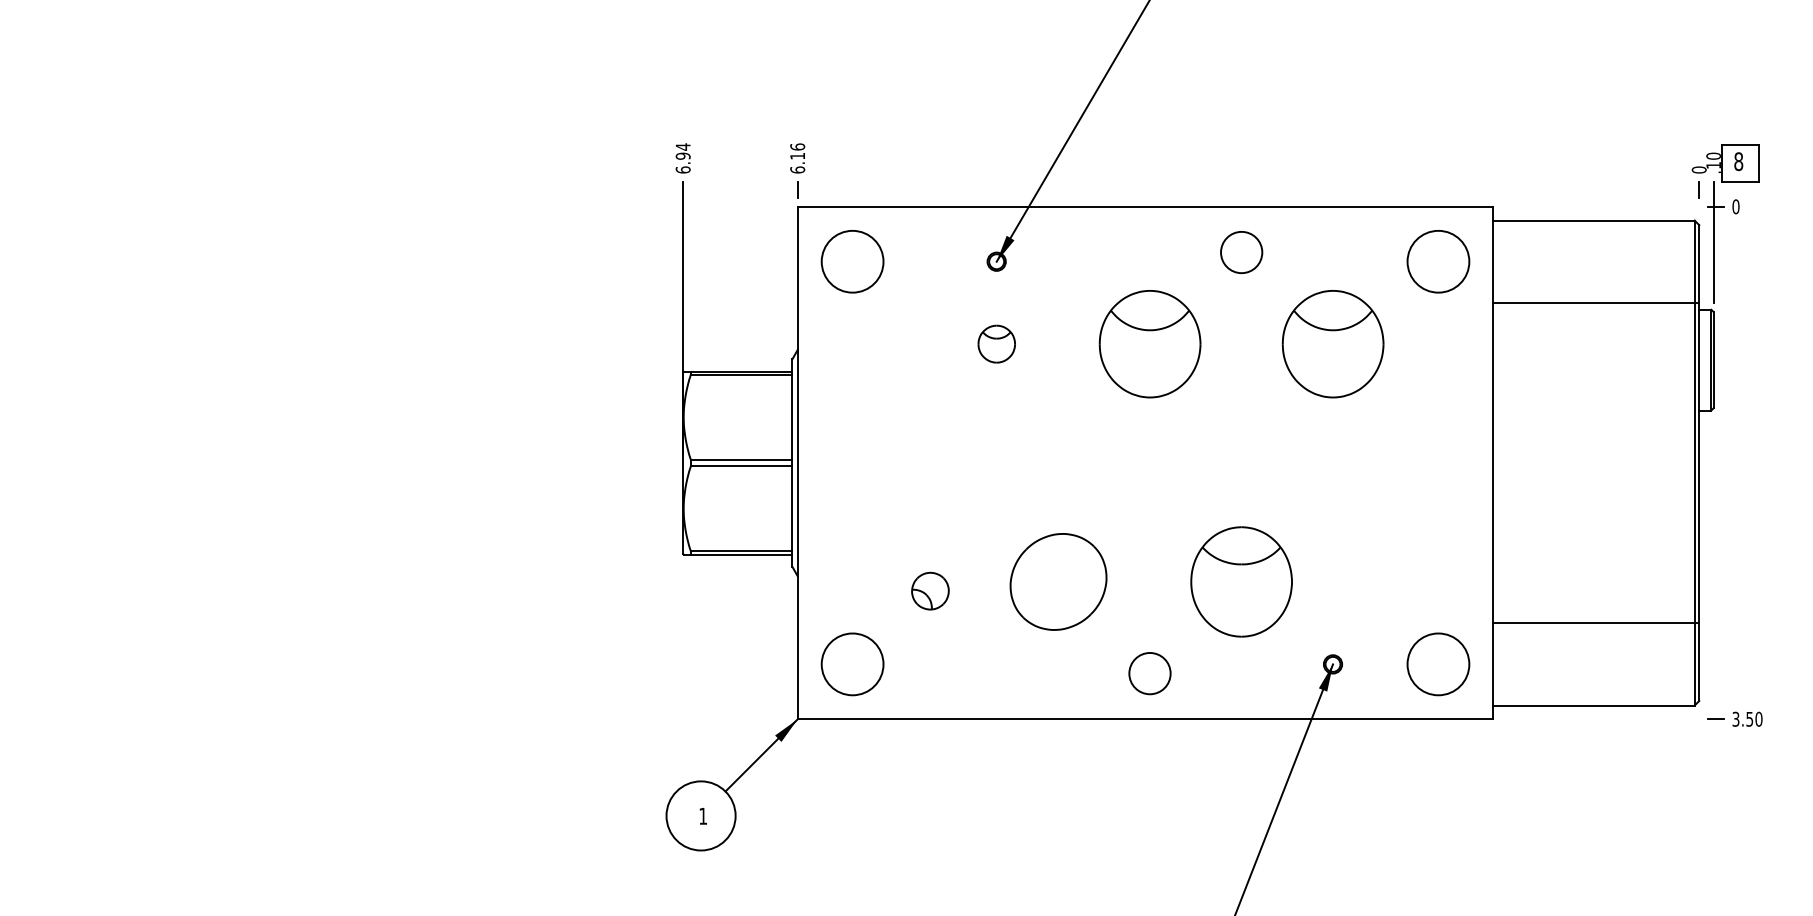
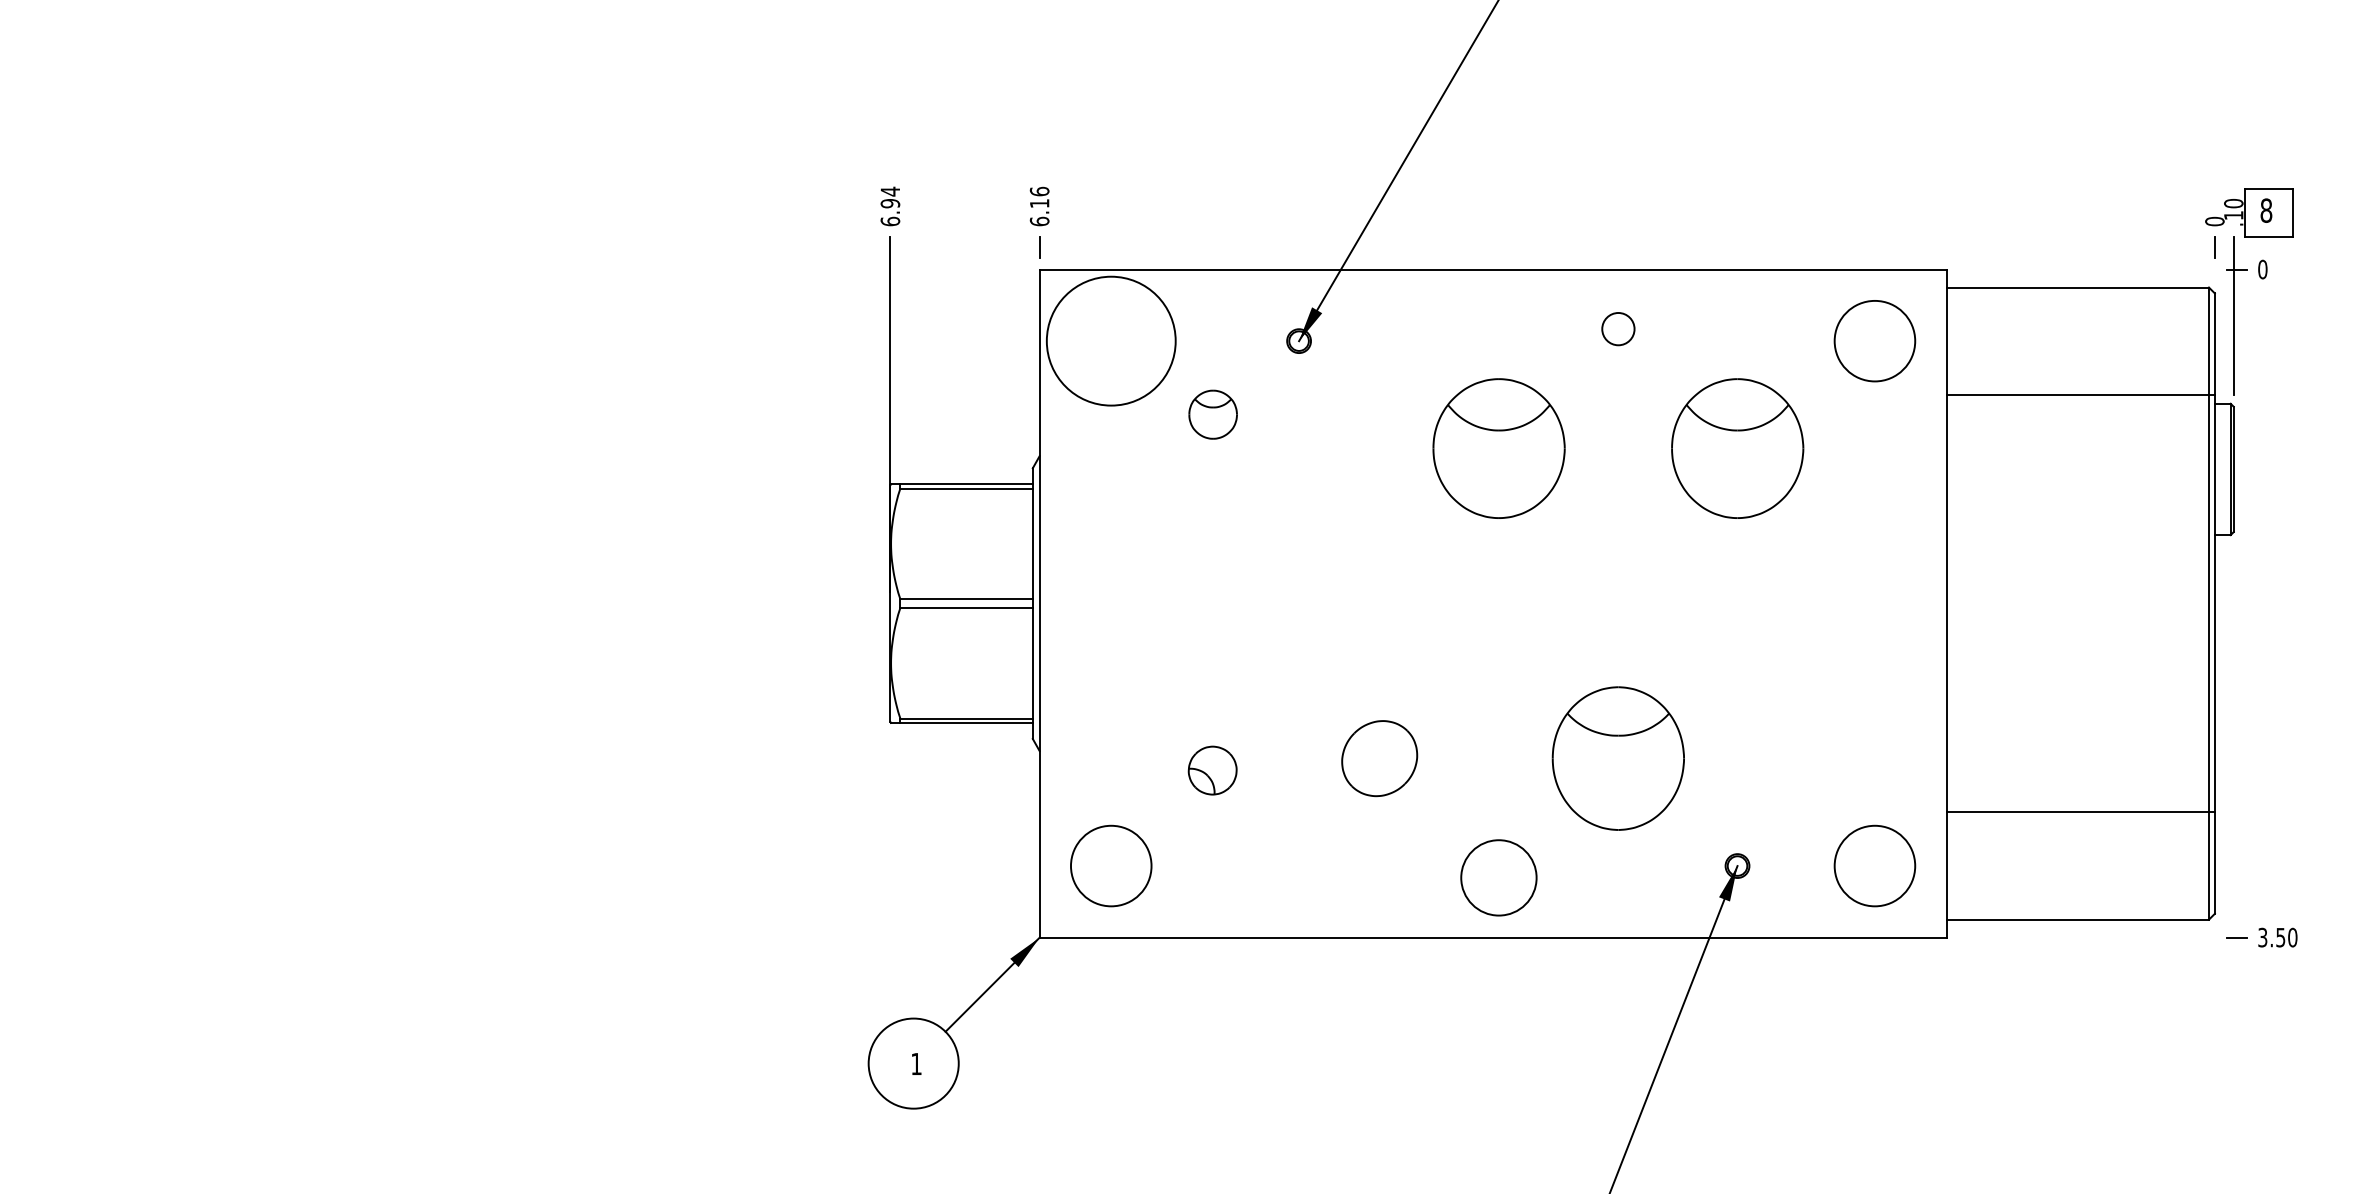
circle: (1241, 252) -> (1618, 329), size x0.6
circle: (852, 261) -> (1111, 340), size x1.6
part: (996, 343) -> (1212, 413), moved
part: (1058, 581) -> (1379, 757), size x0.6
circle: (1149, 673) -> (1498, 877), size x1.4

